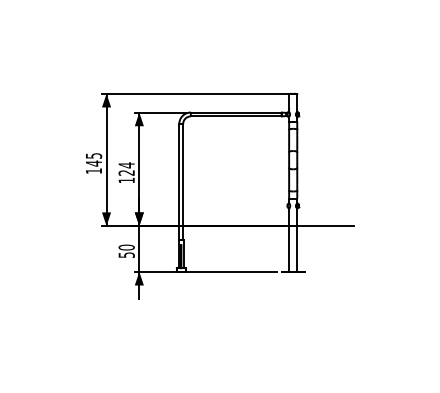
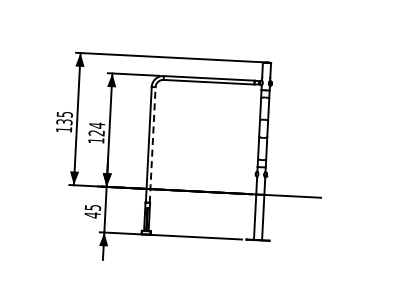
text: (93, 163) -> (64, 122), 145 -> 135
line: (183, 181) -> (153, 144), solid -> dashed
text: (126, 251) -> (92, 211), 50 -> 45

